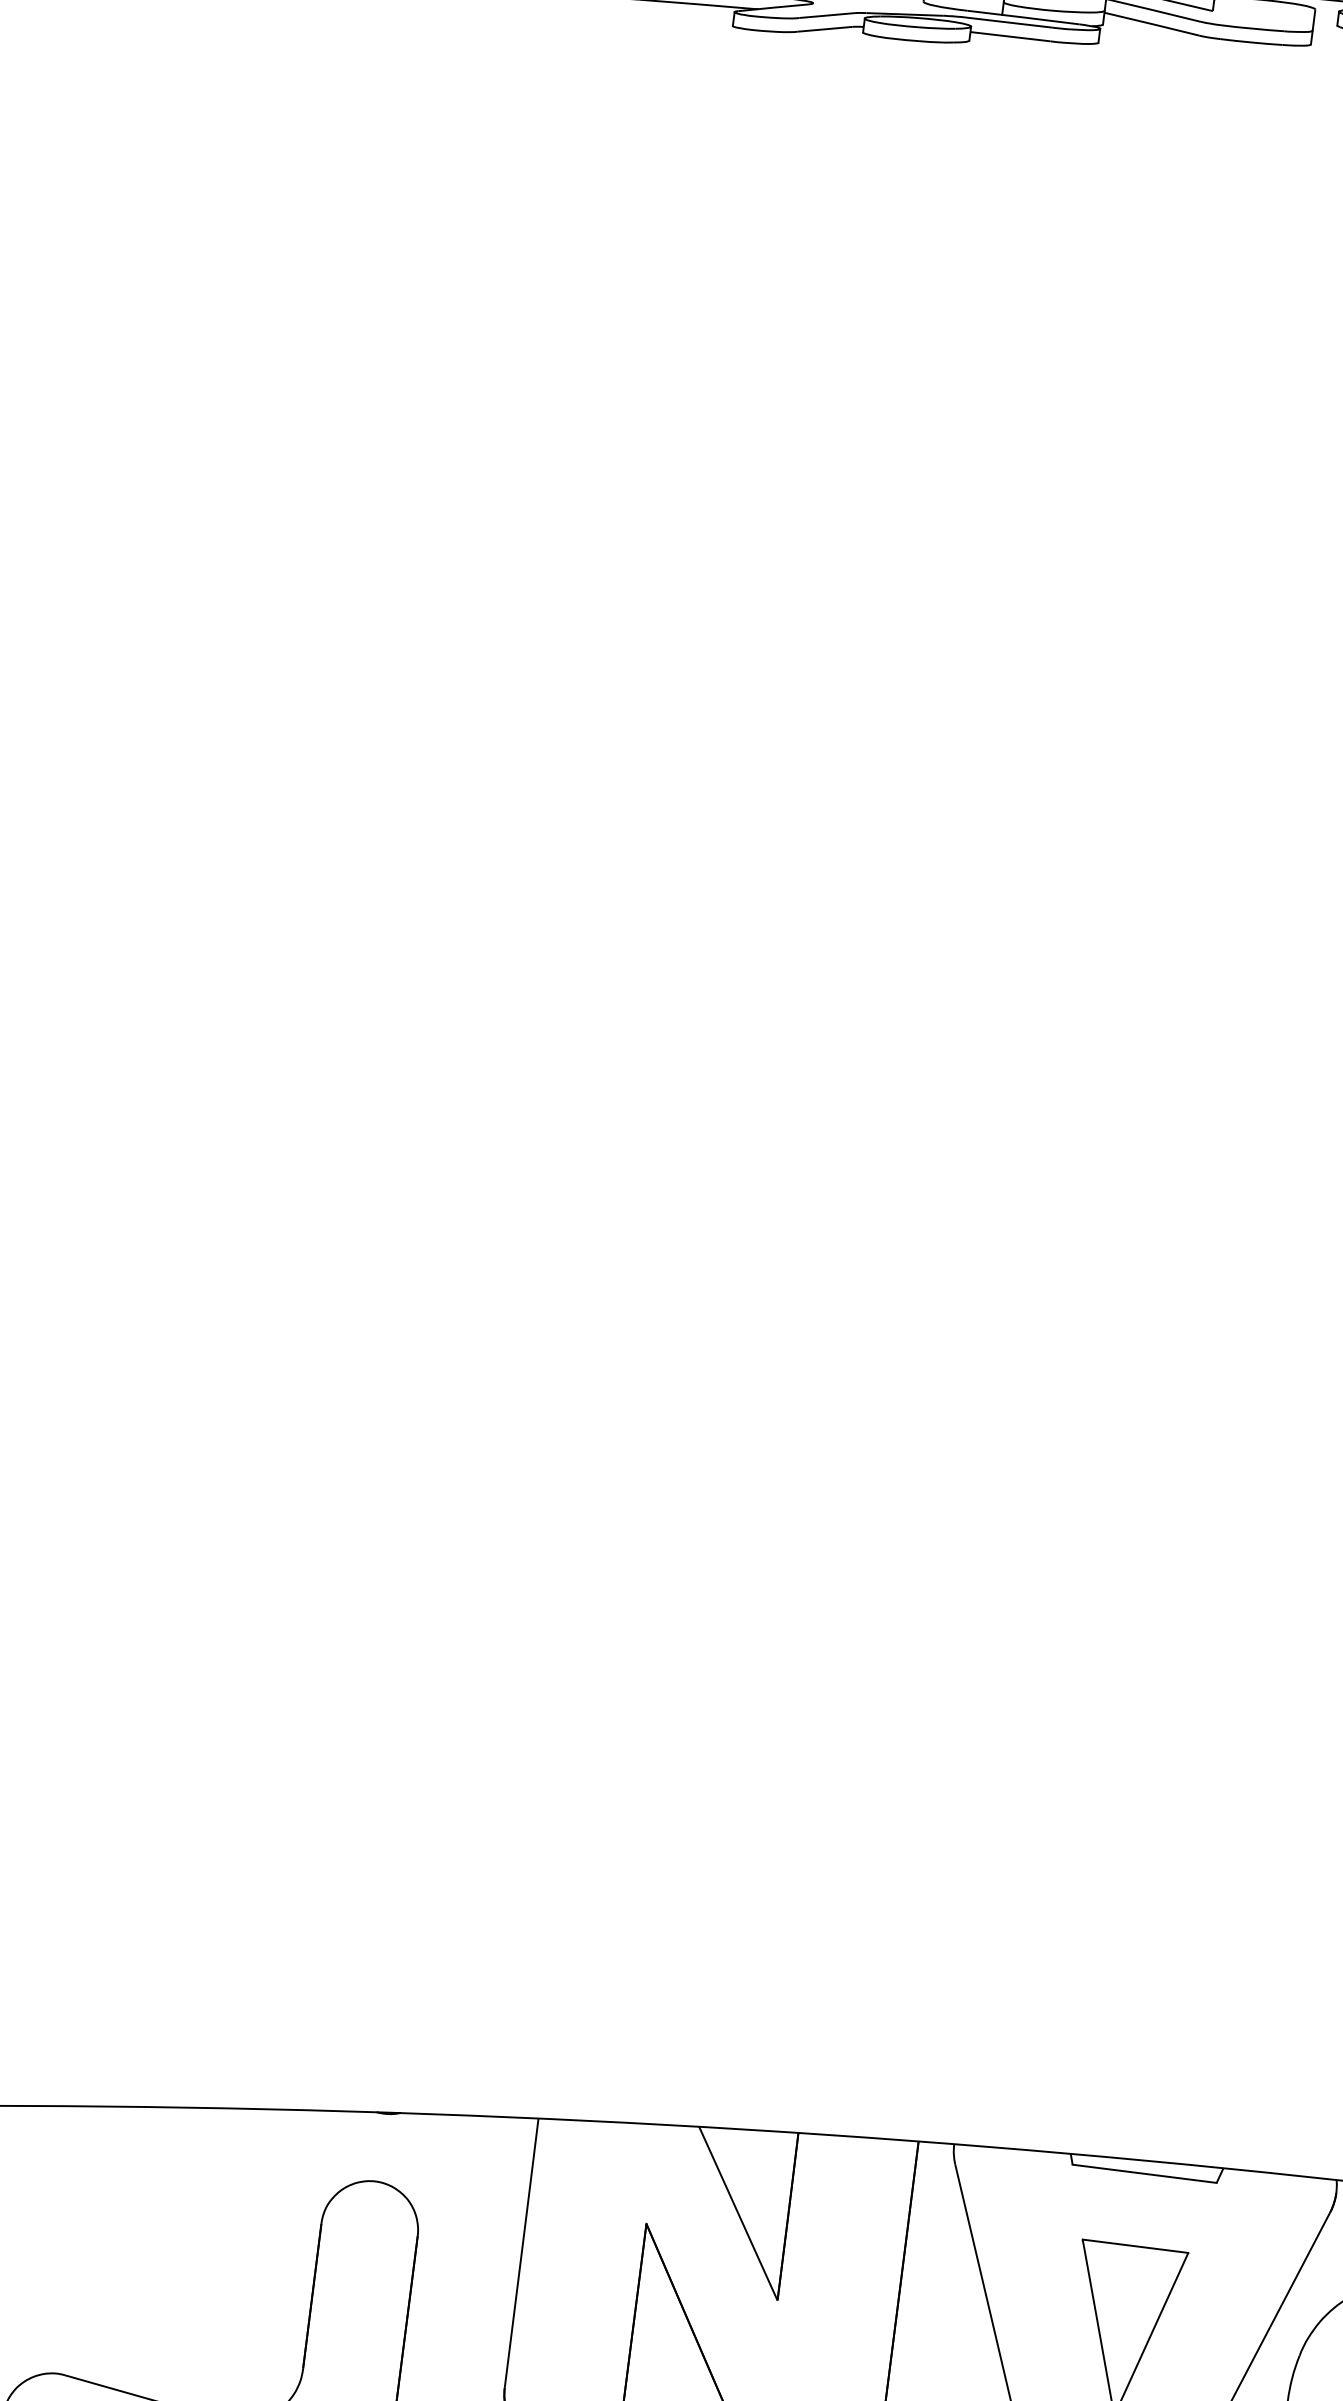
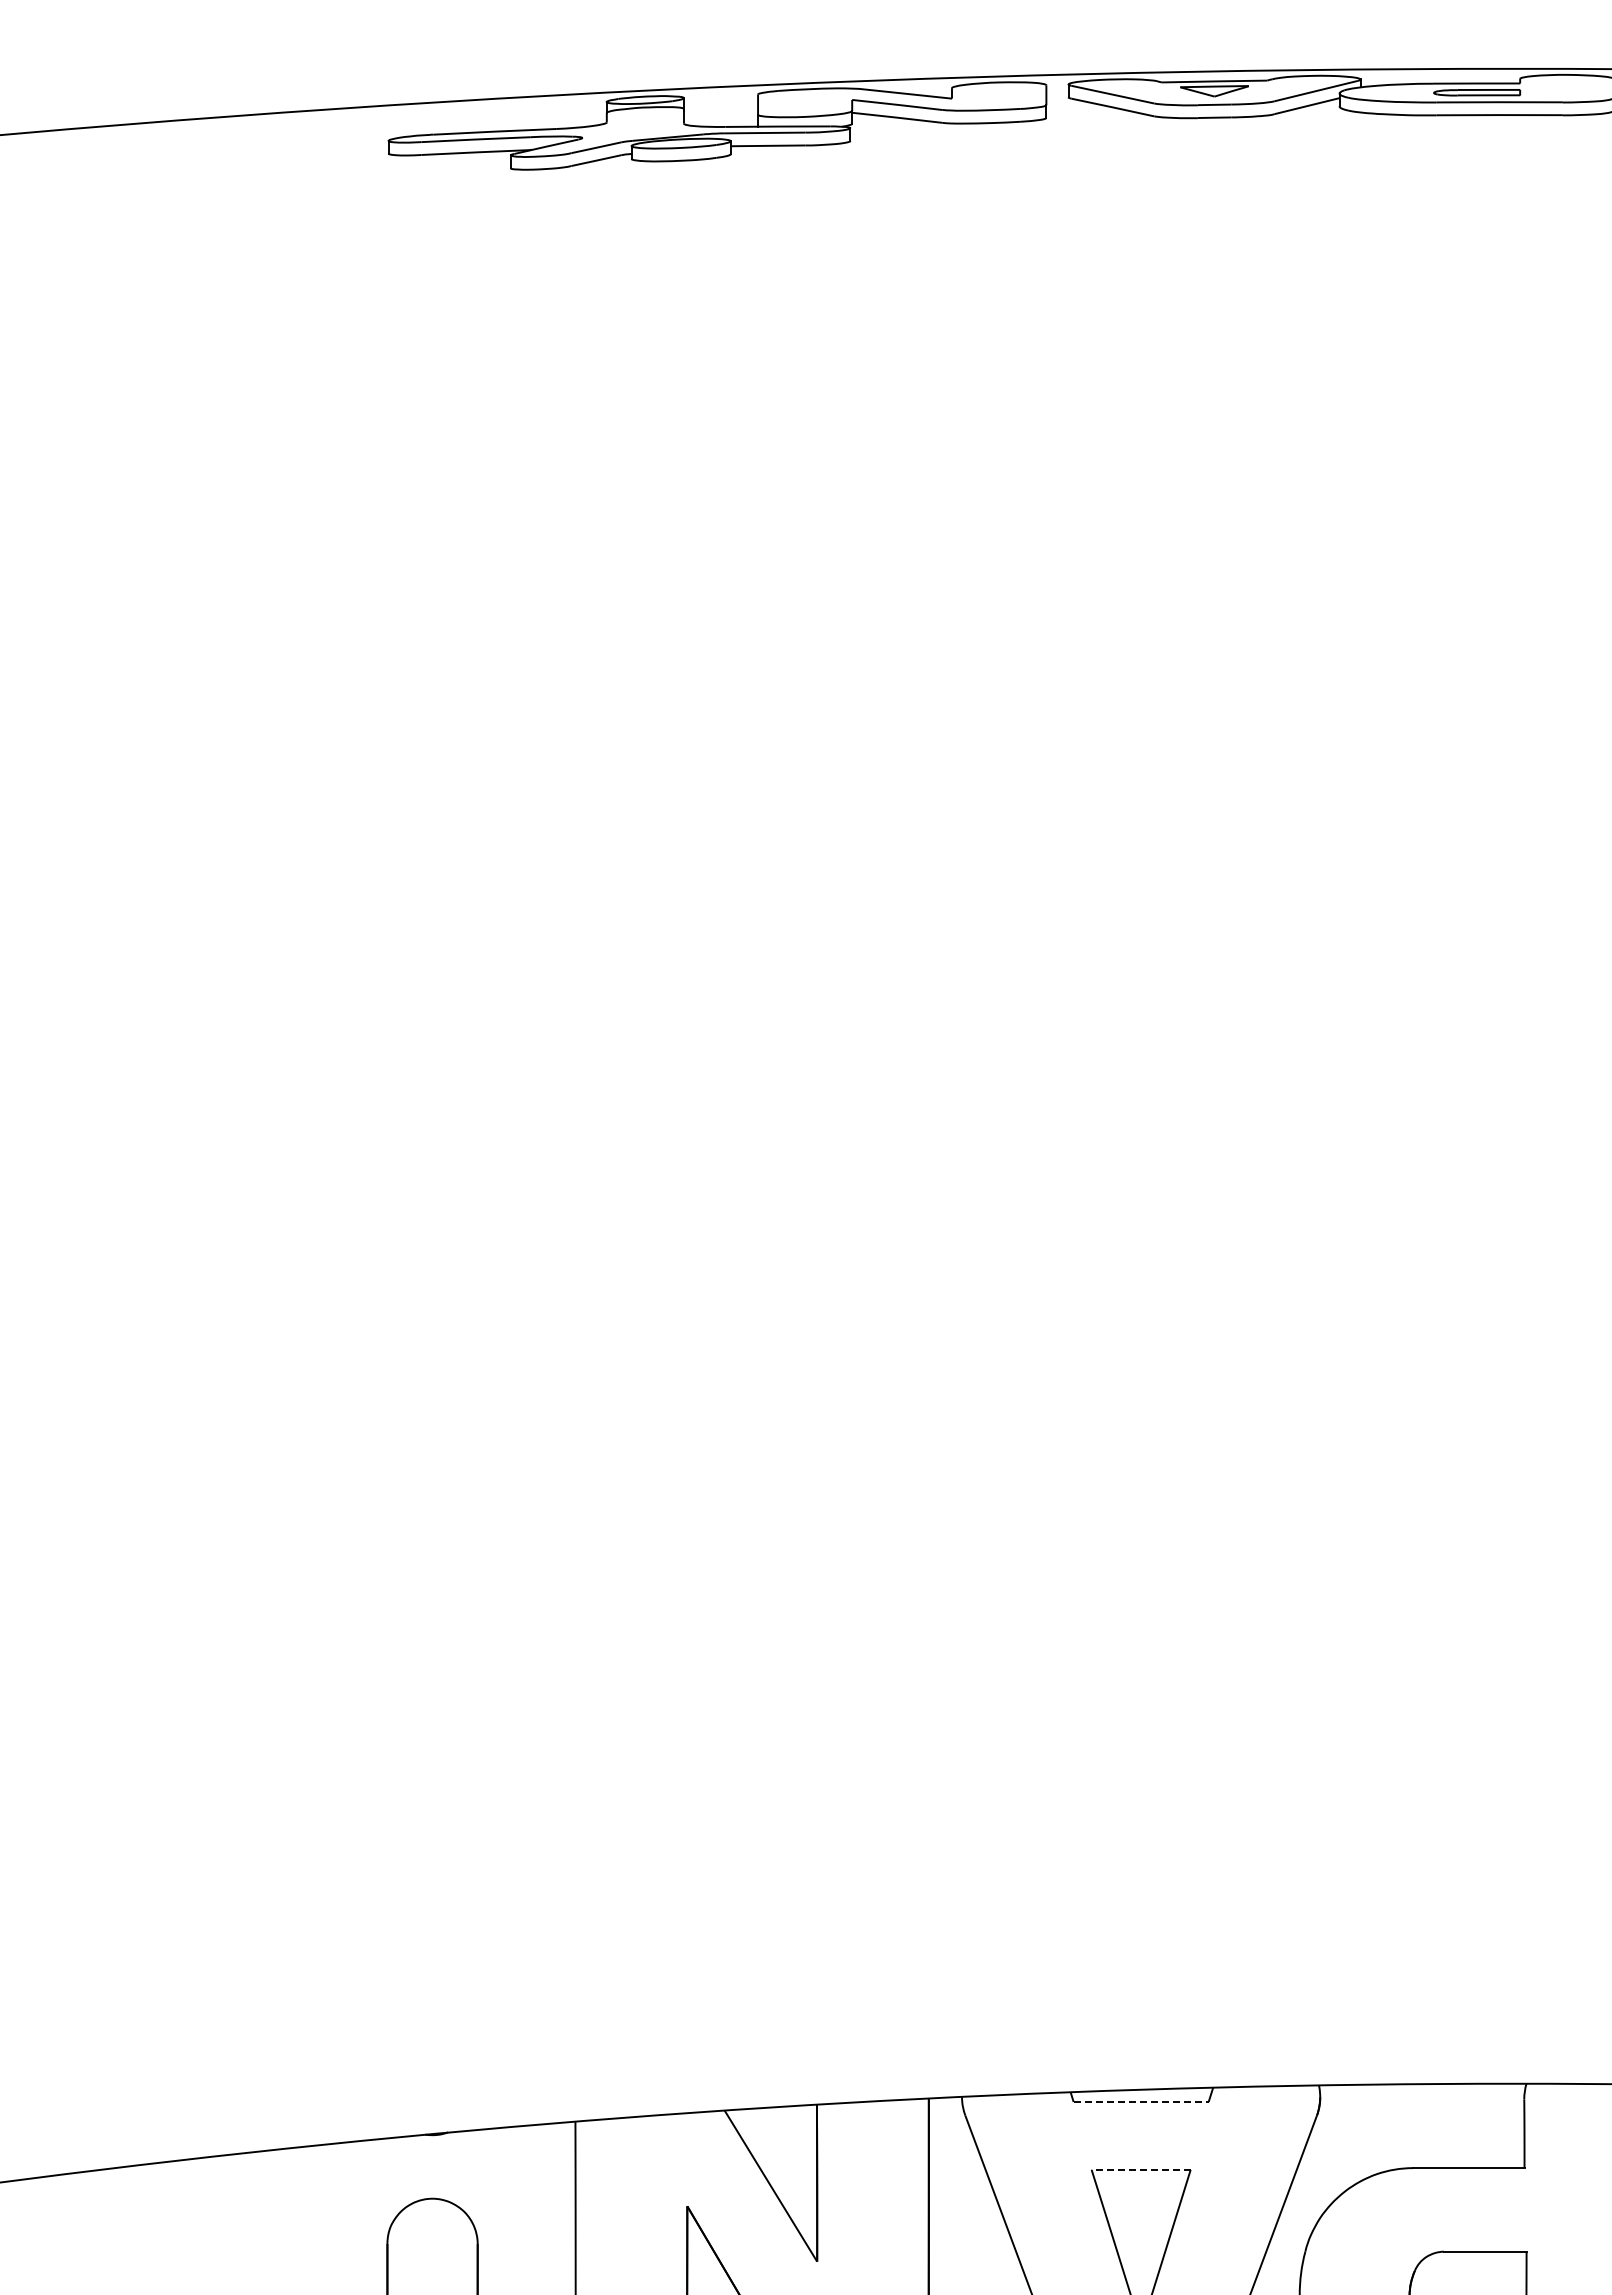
line: (1144, 2174) -> (1141, 2102), solid -> dashed
line: (1135, 2245) -> (1141, 2169), solid -> dashed

